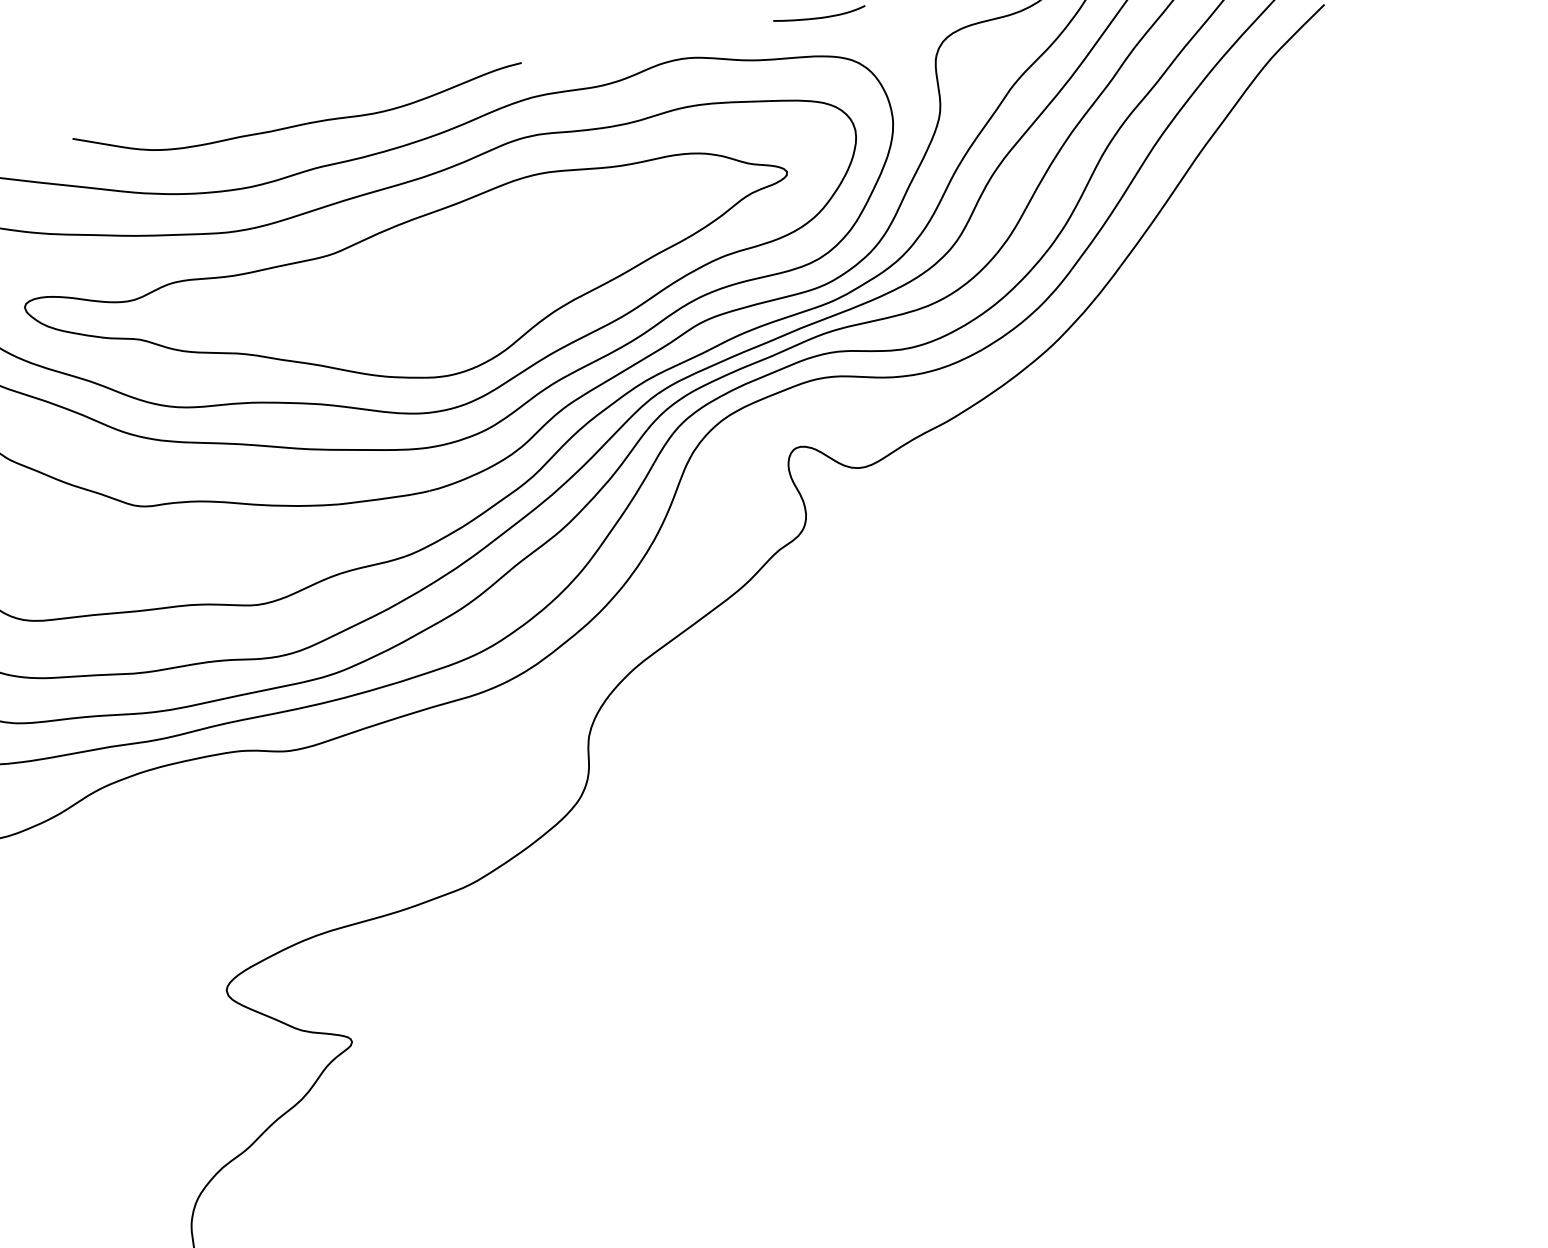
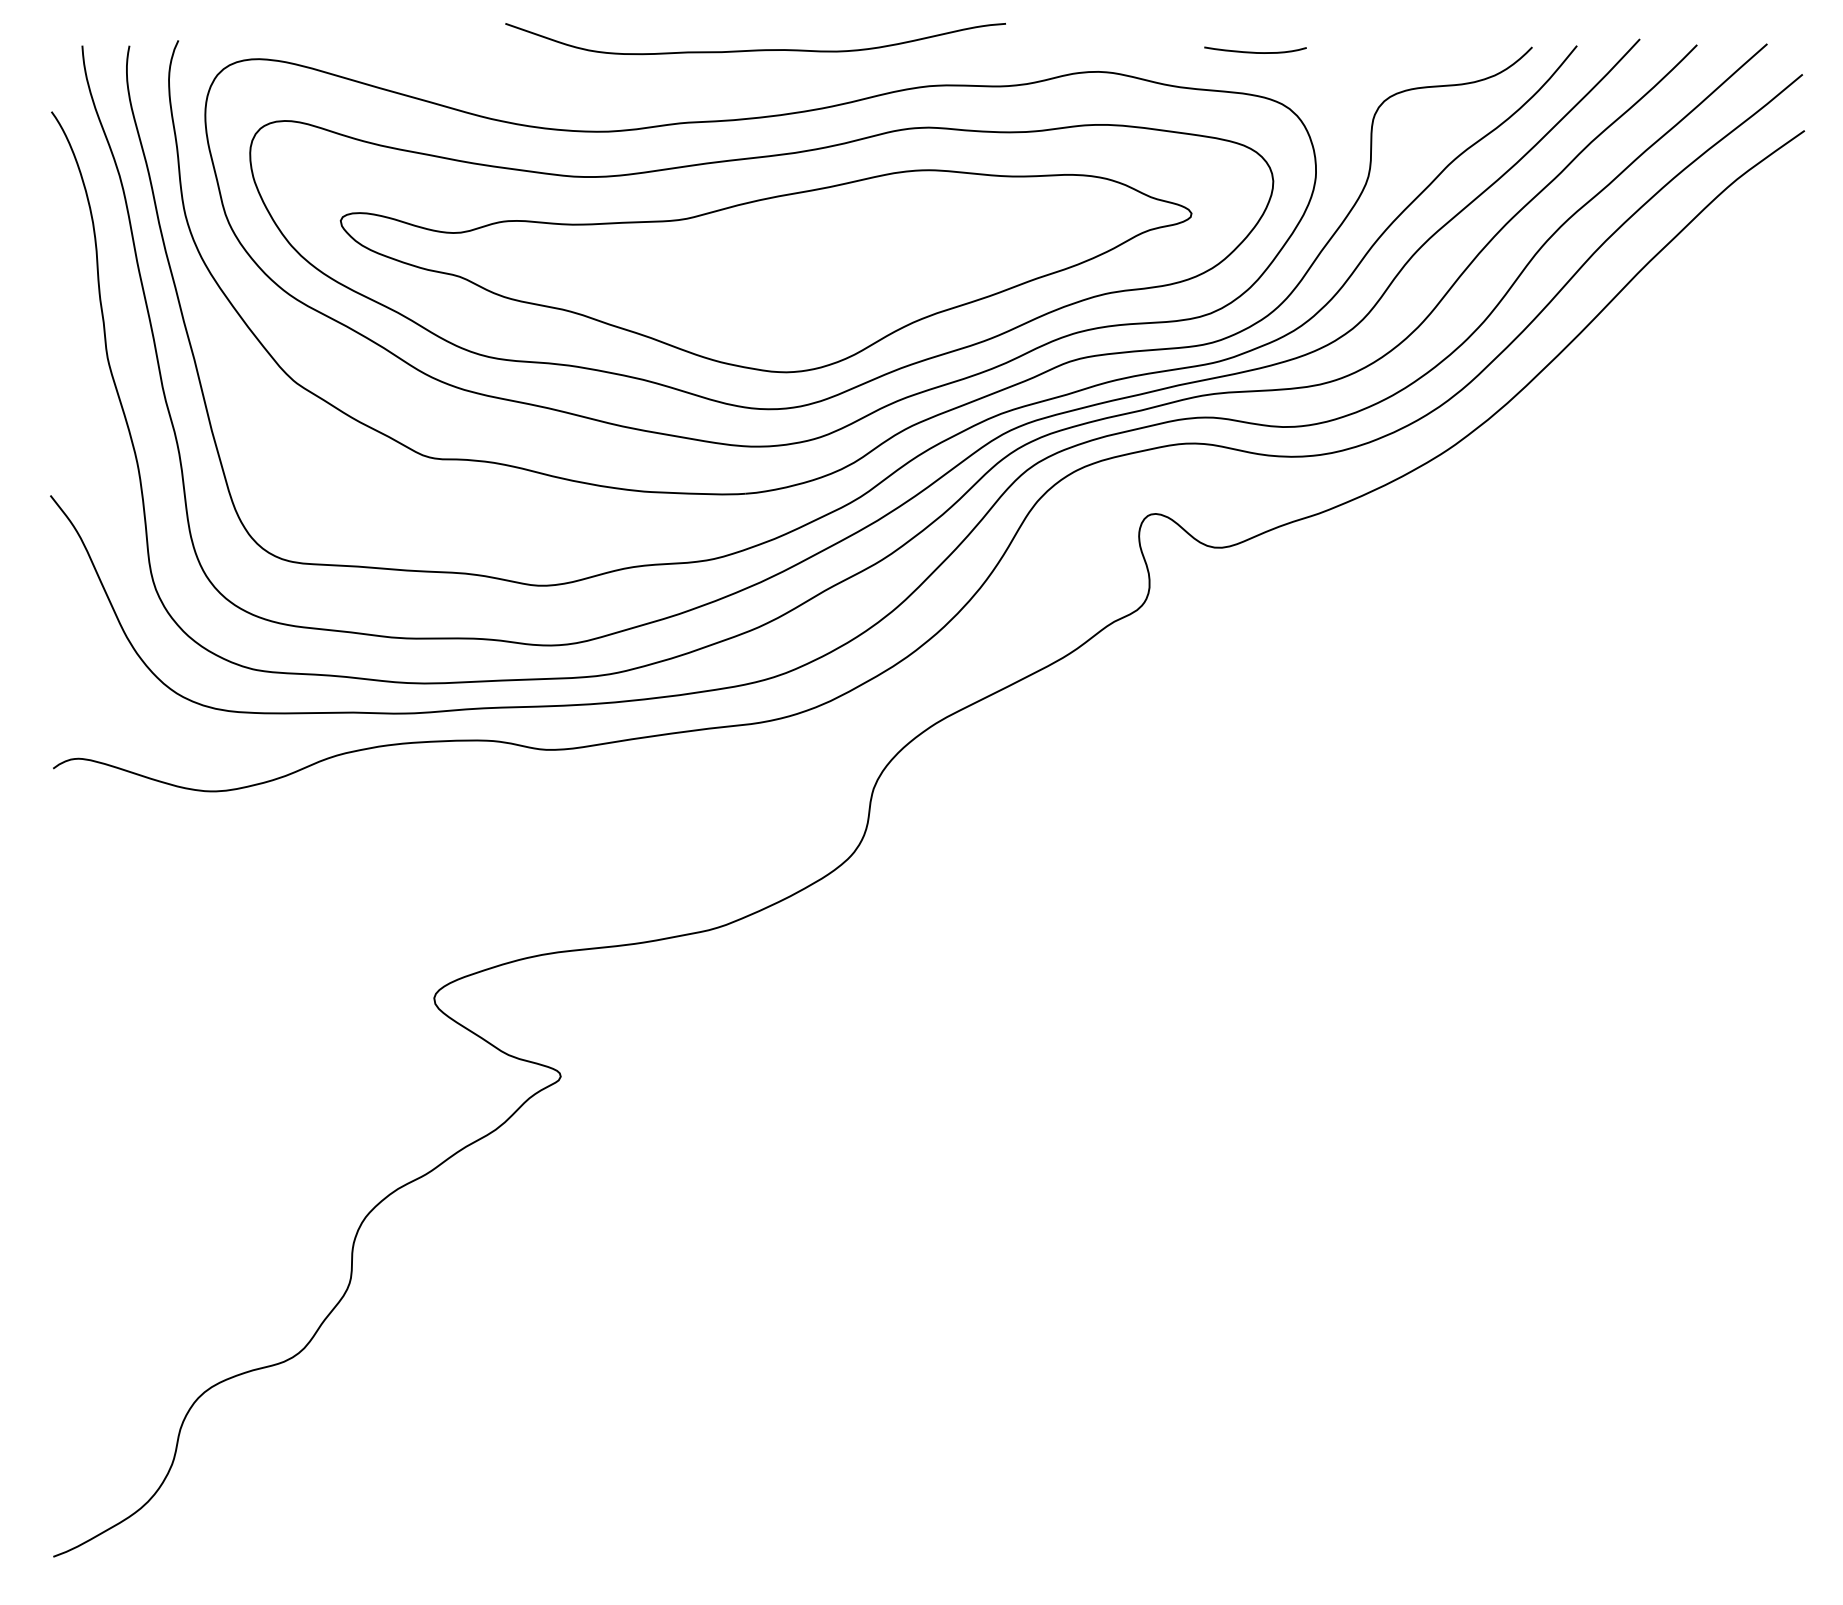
curve: (300, 123) -> (755, 49), moved

